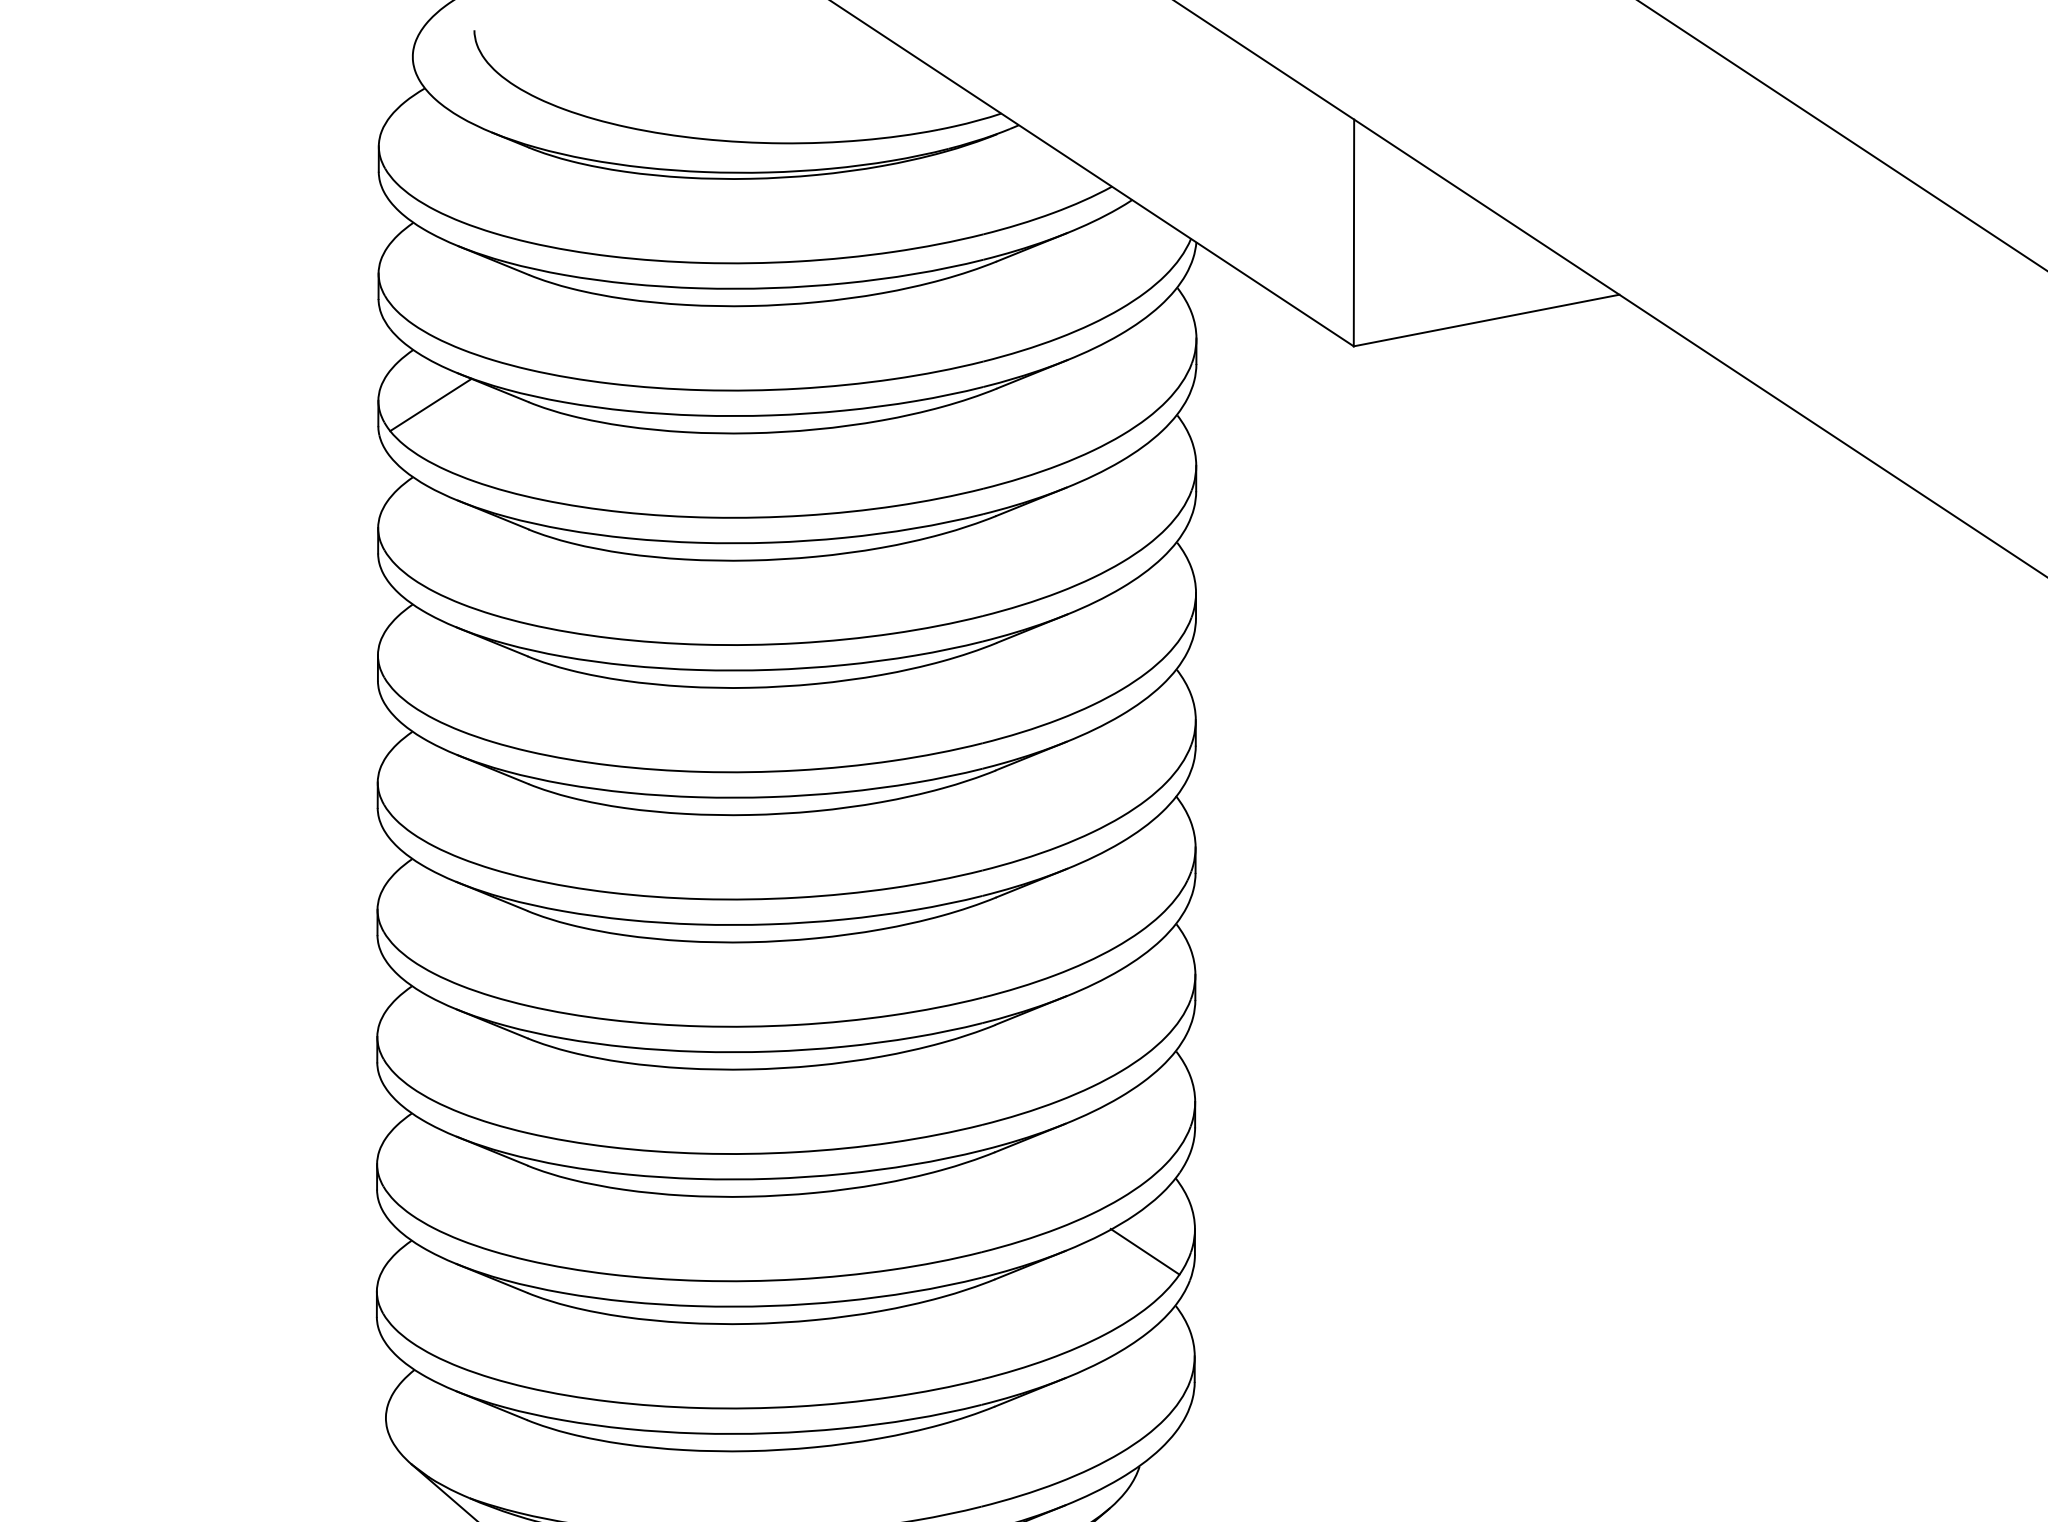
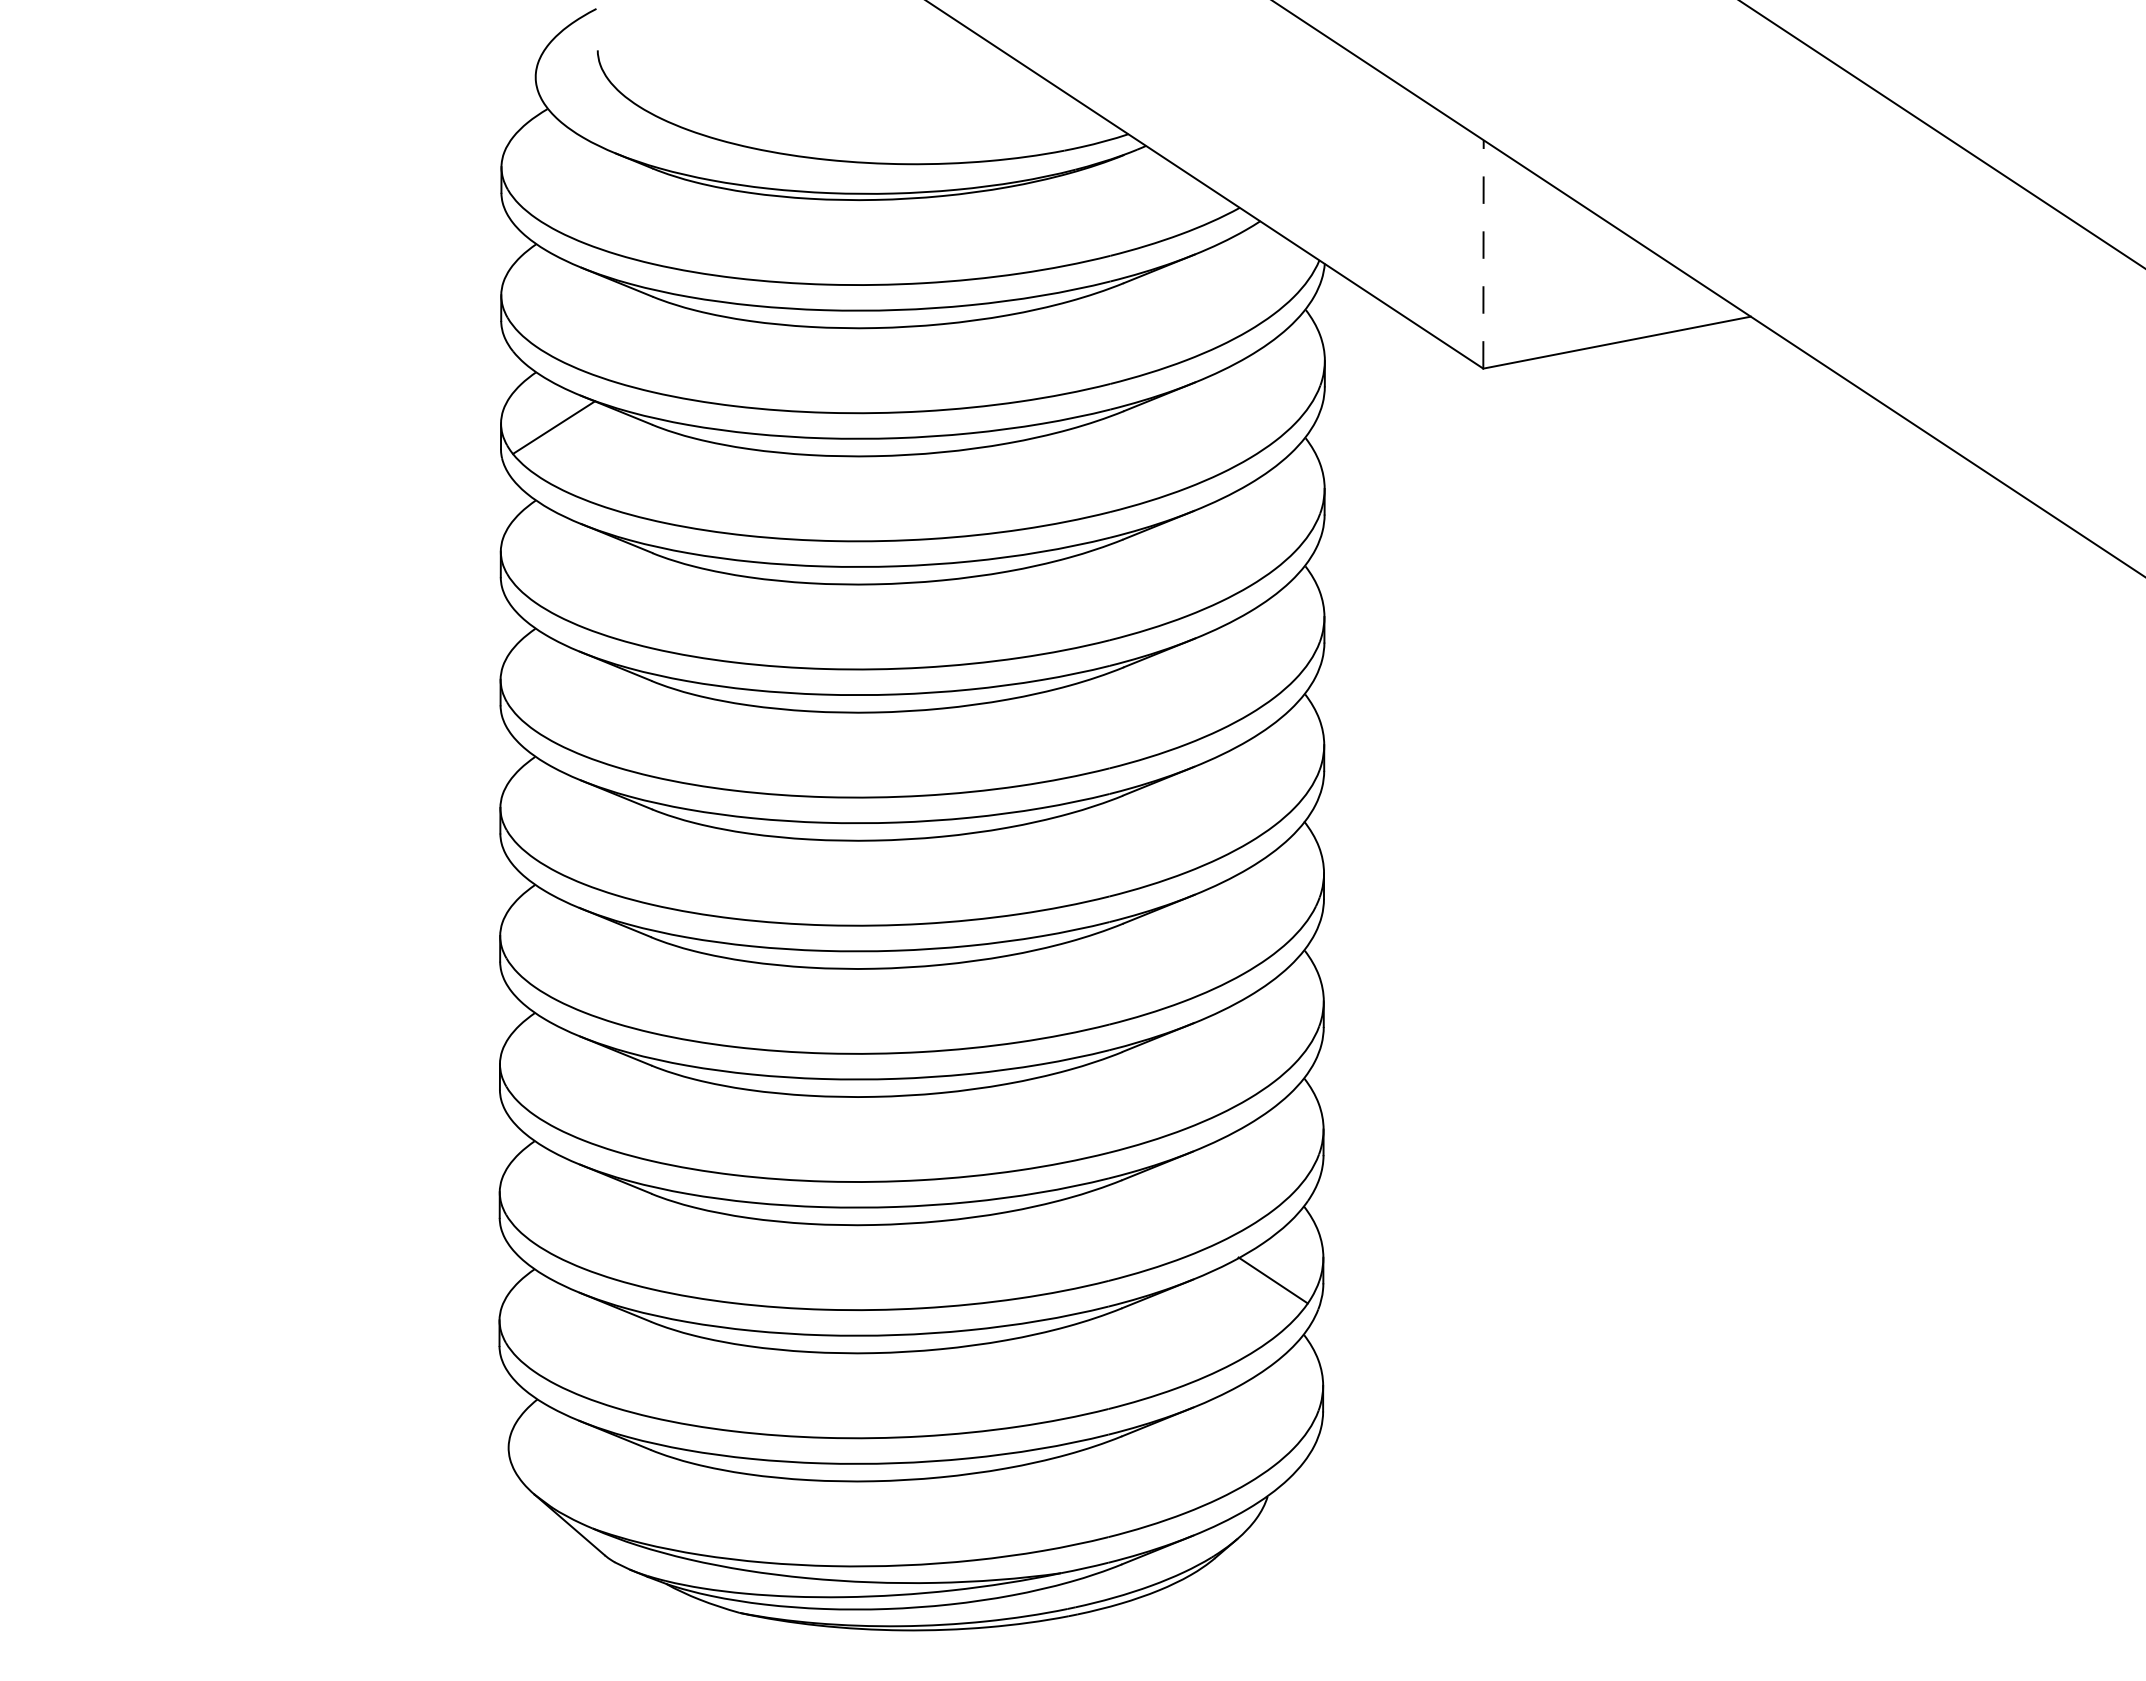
line: (1353, 232) -> (1483, 253), solid -> dashed

